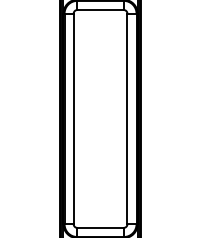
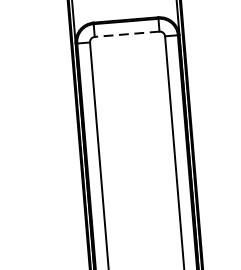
line: (100, 10) -> (127, 34), solid -> dashed

